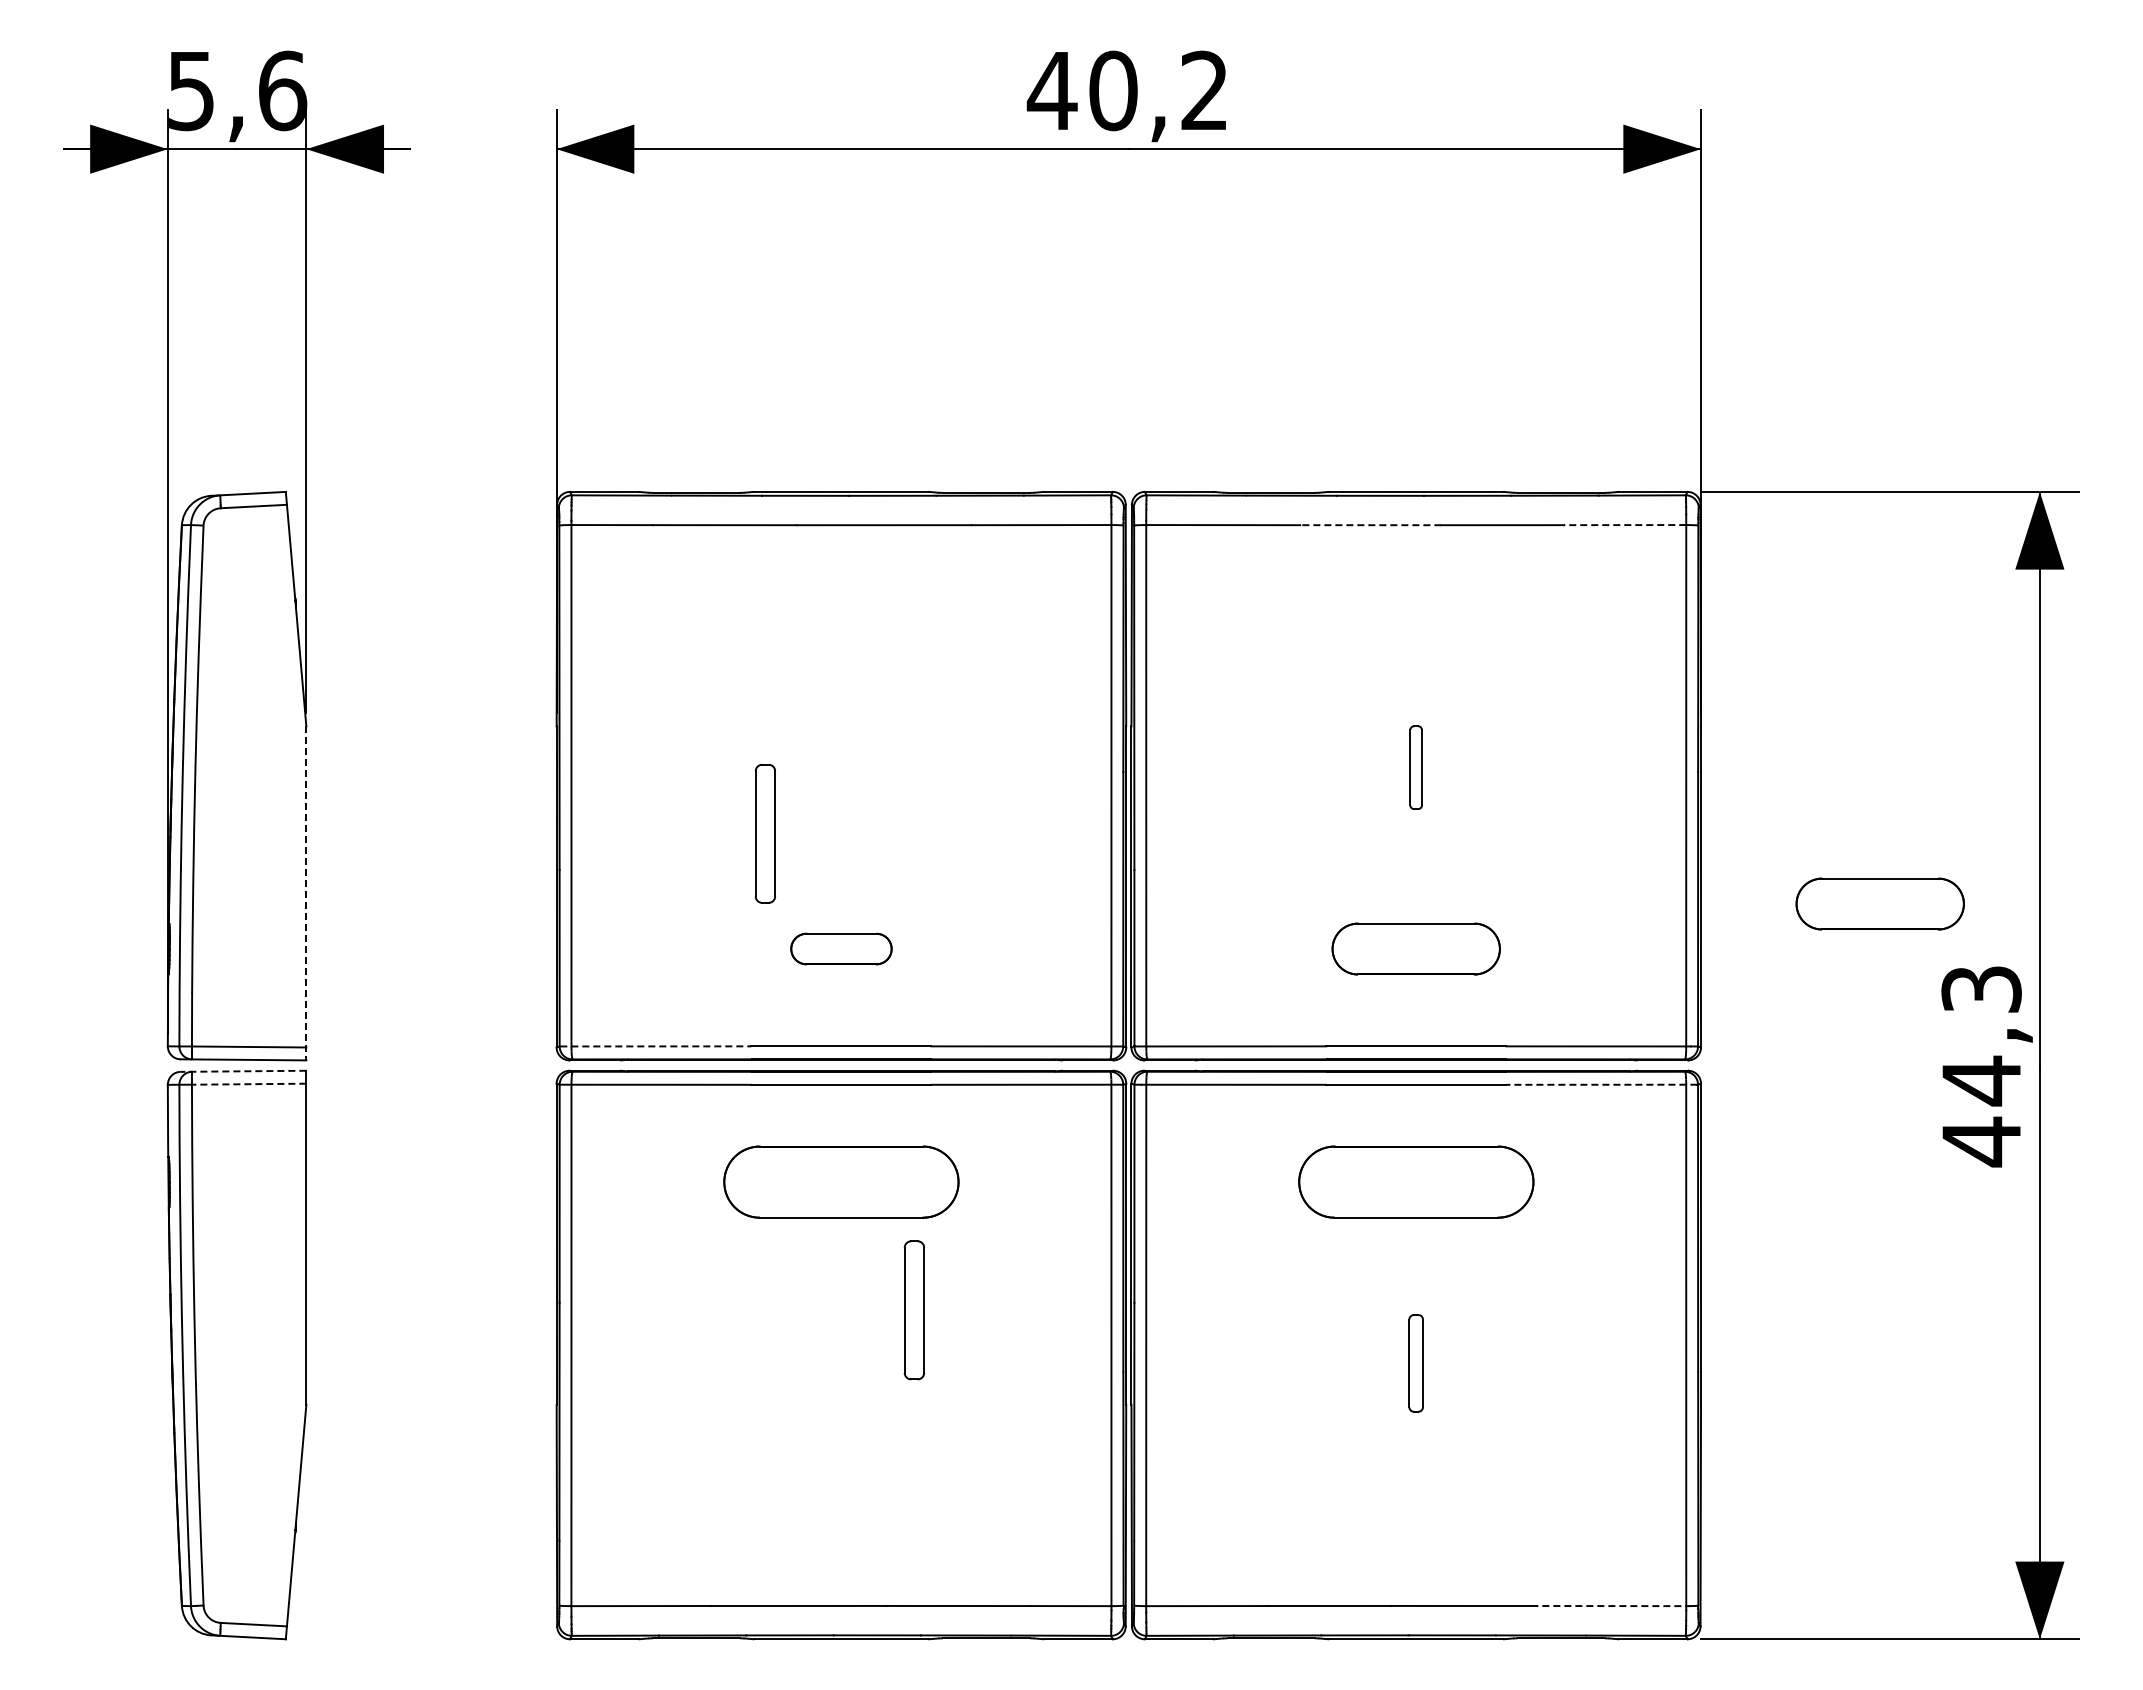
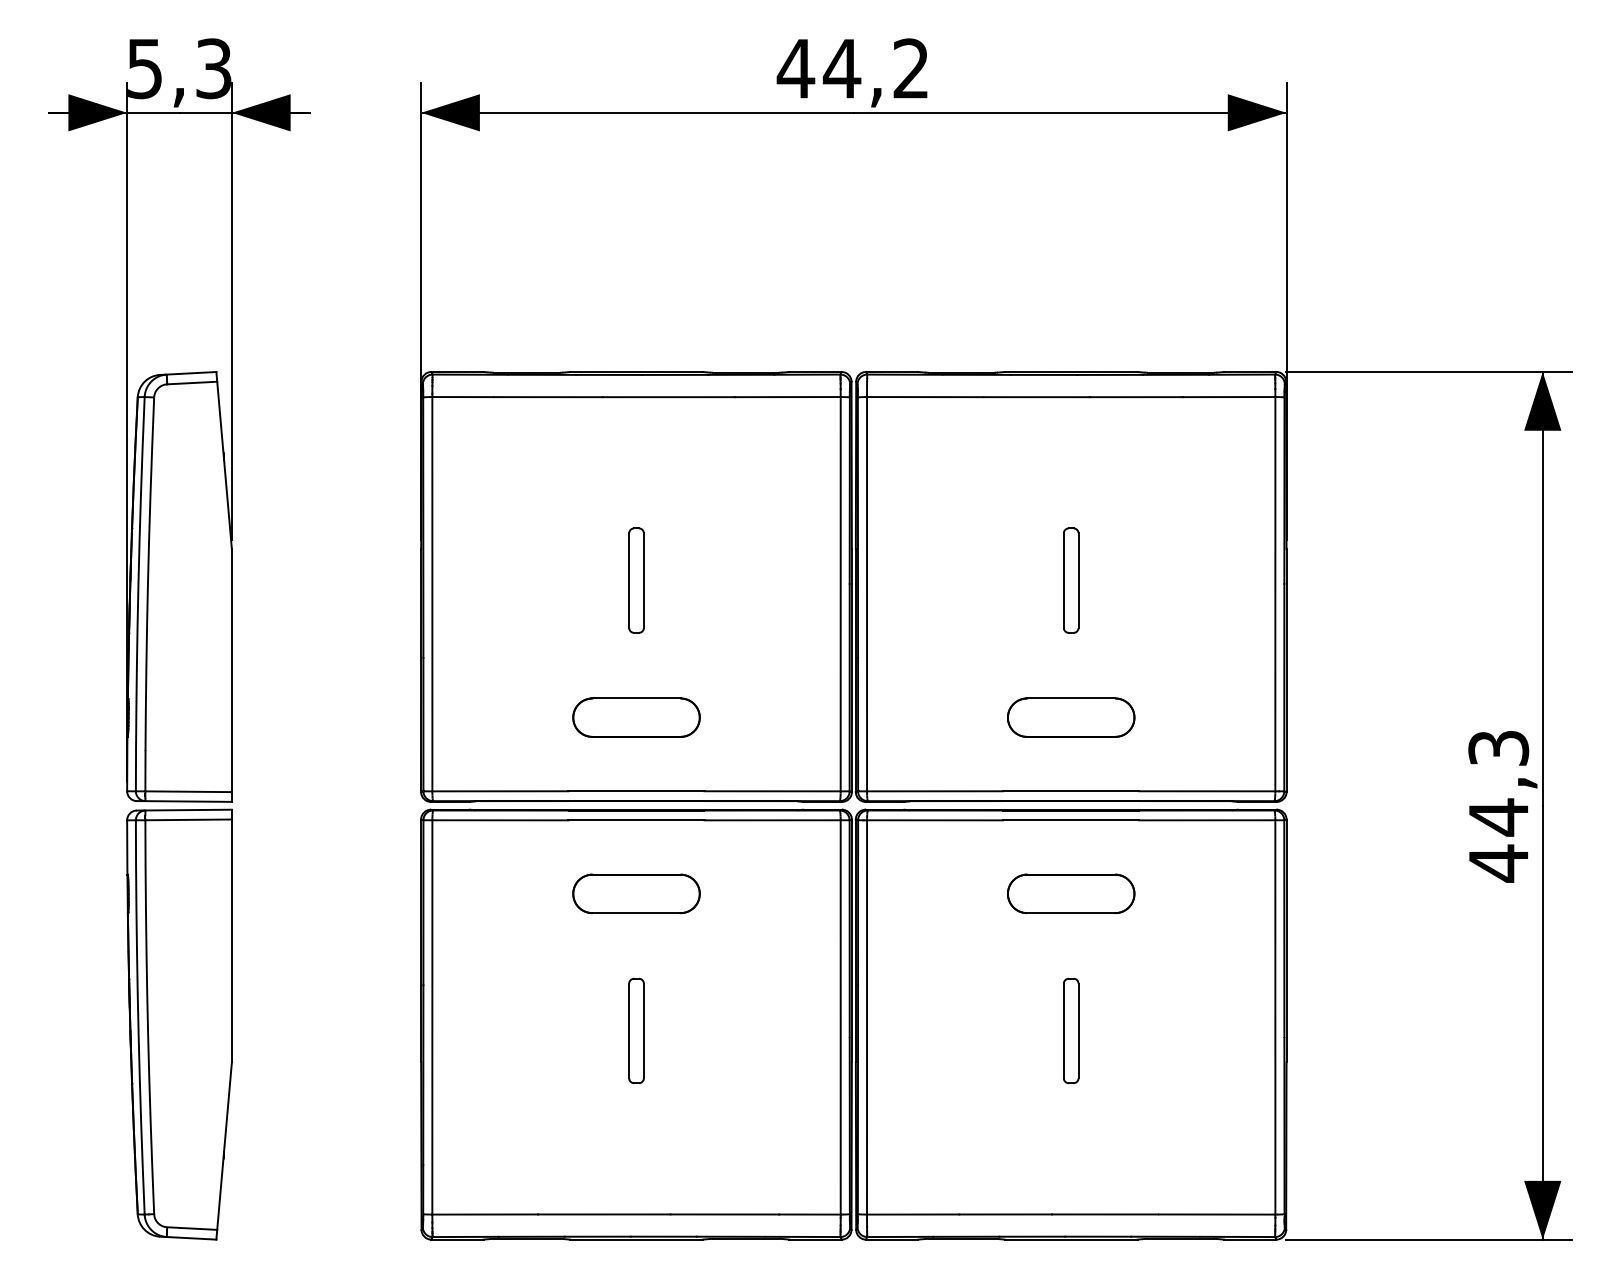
text: (283, 90) -> (214, 68), 5,6 -> 5,3
text: (1112, 90) -> (841, 68), 40,2 -> 44,2
line: (1370, 525) -> (1036, 397), dashed -> solid
line: (1624, 525) -> (1228, 397), dashed -> solid
part: (1415, 767) -> (1070, 580), size x1.67
part: (764, 833) -> (635, 580), moved
line: (306, 893) -> (232, 675), dashed -> solid
part: (1879, 903) -> (1421, 683), removed
part: (841, 948) -> (636, 717), size x1.67
line: (655, 1046) -> (495, 791), dashed -> solid
line: (243, 1071) -> (184, 810), dashed -> solid
line: (248, 1084) -> (188, 820), dashed -> solid
line: (1601, 1084) -> (1211, 820), dashed -> solid
part: (841, 1181) -> (636, 893), size x0.71
part: (1415, 1181) -> (1070, 893), size x0.71
part: (913, 1310) -> (635, 1031), moved
part: (1415, 1363) -> (1070, 1031), size x1.43
line: (1610, 1606) -> (1218, 1214), dashed -> solid

